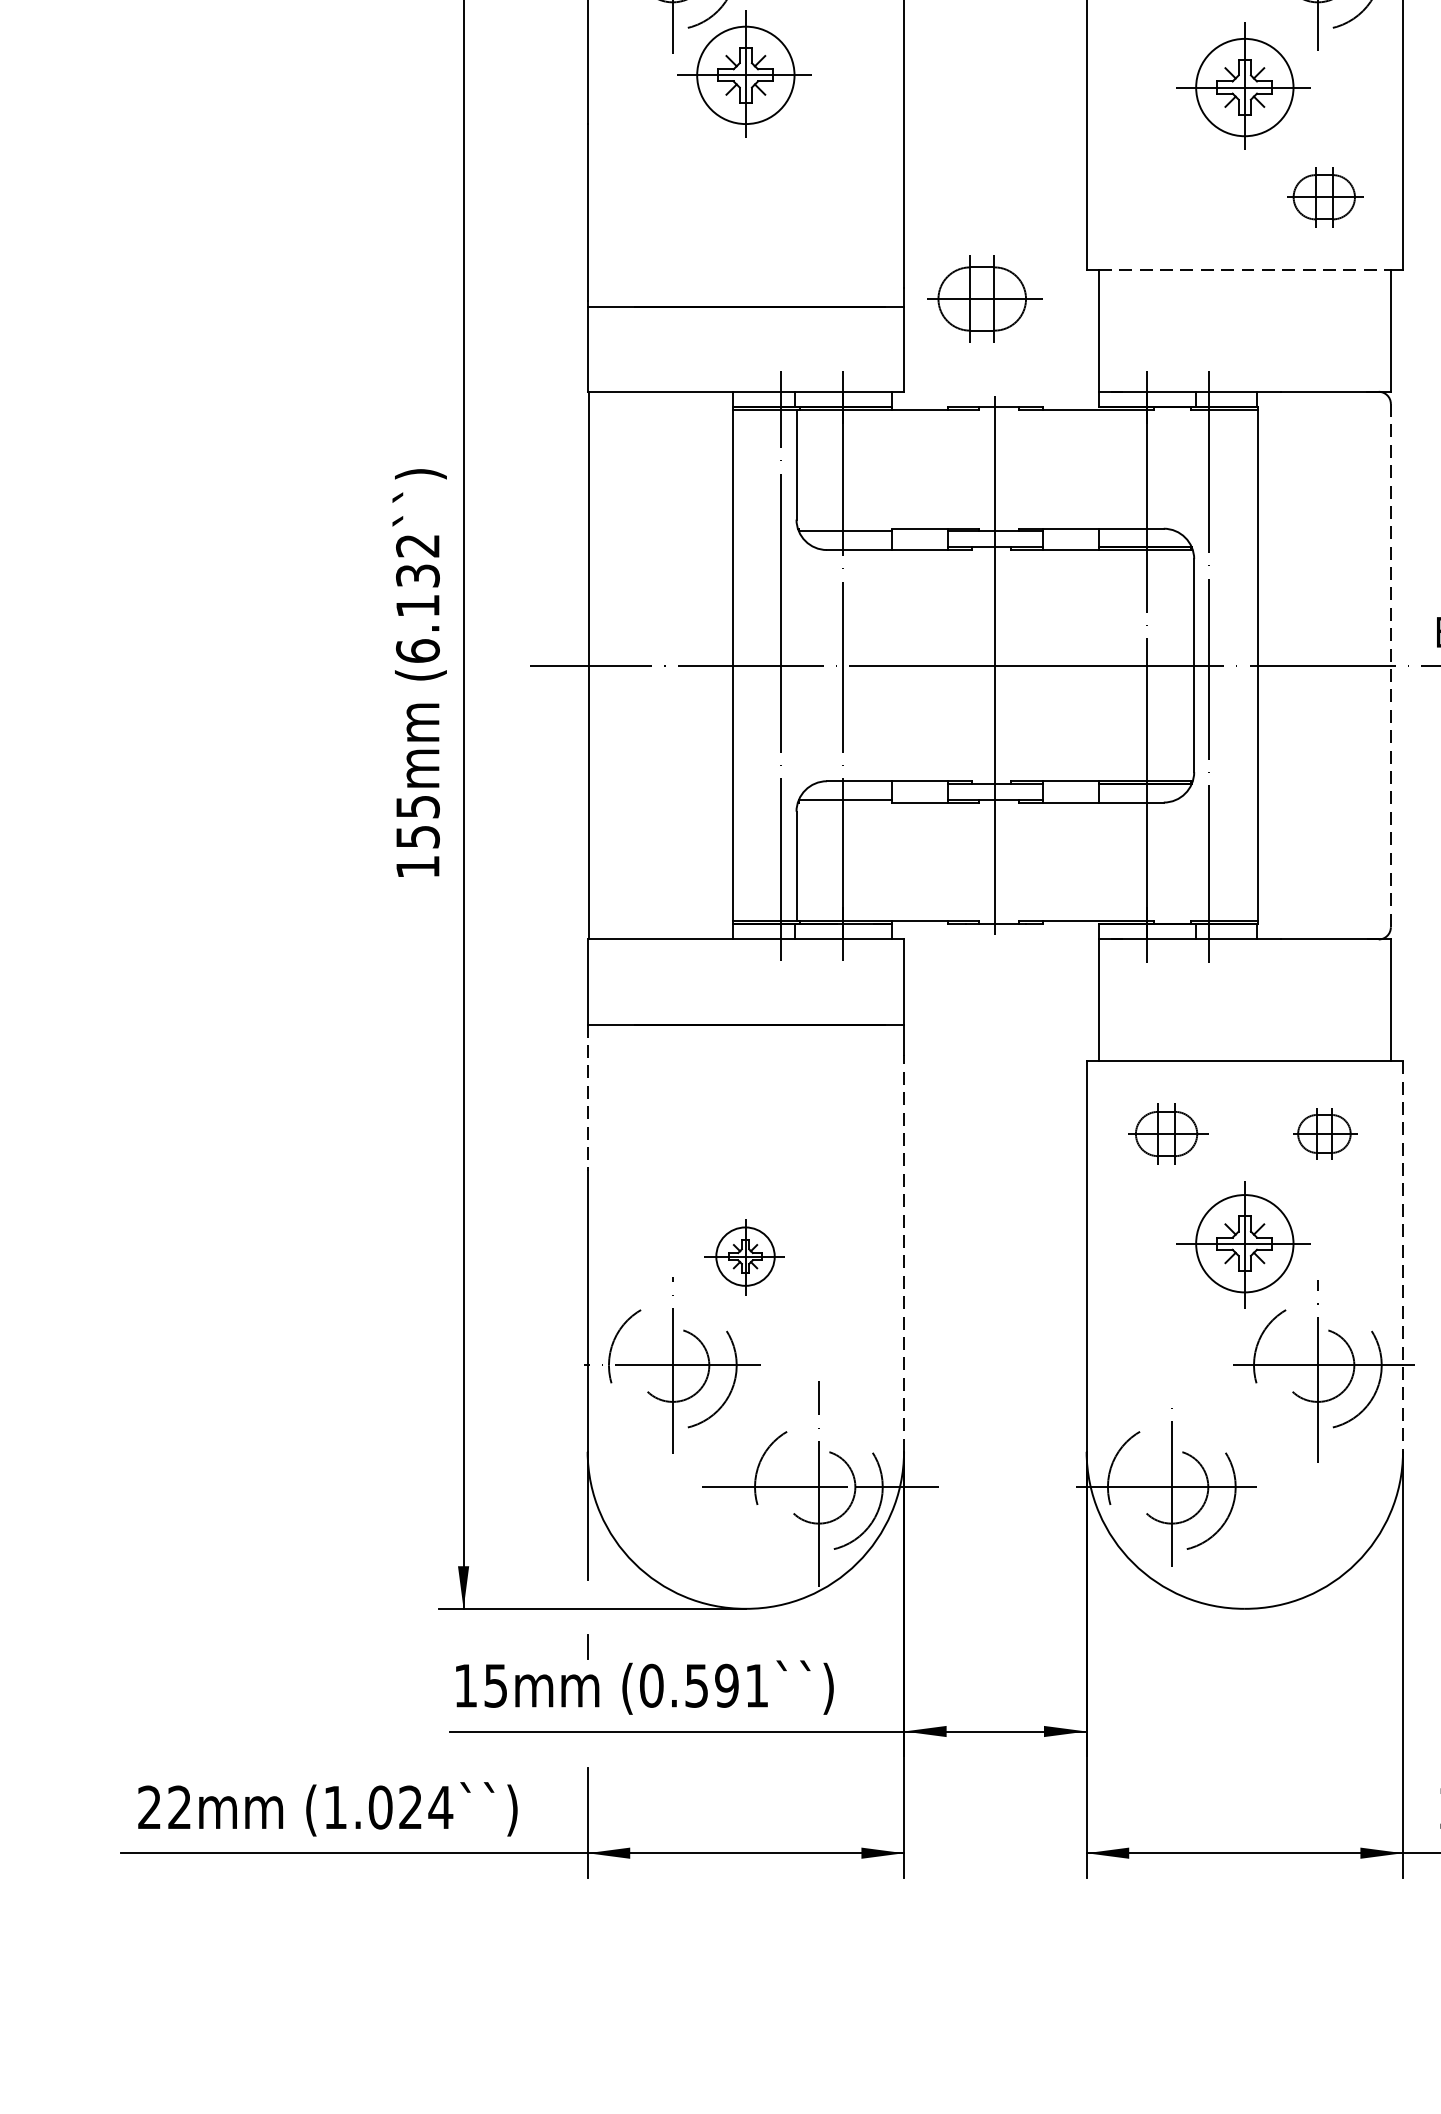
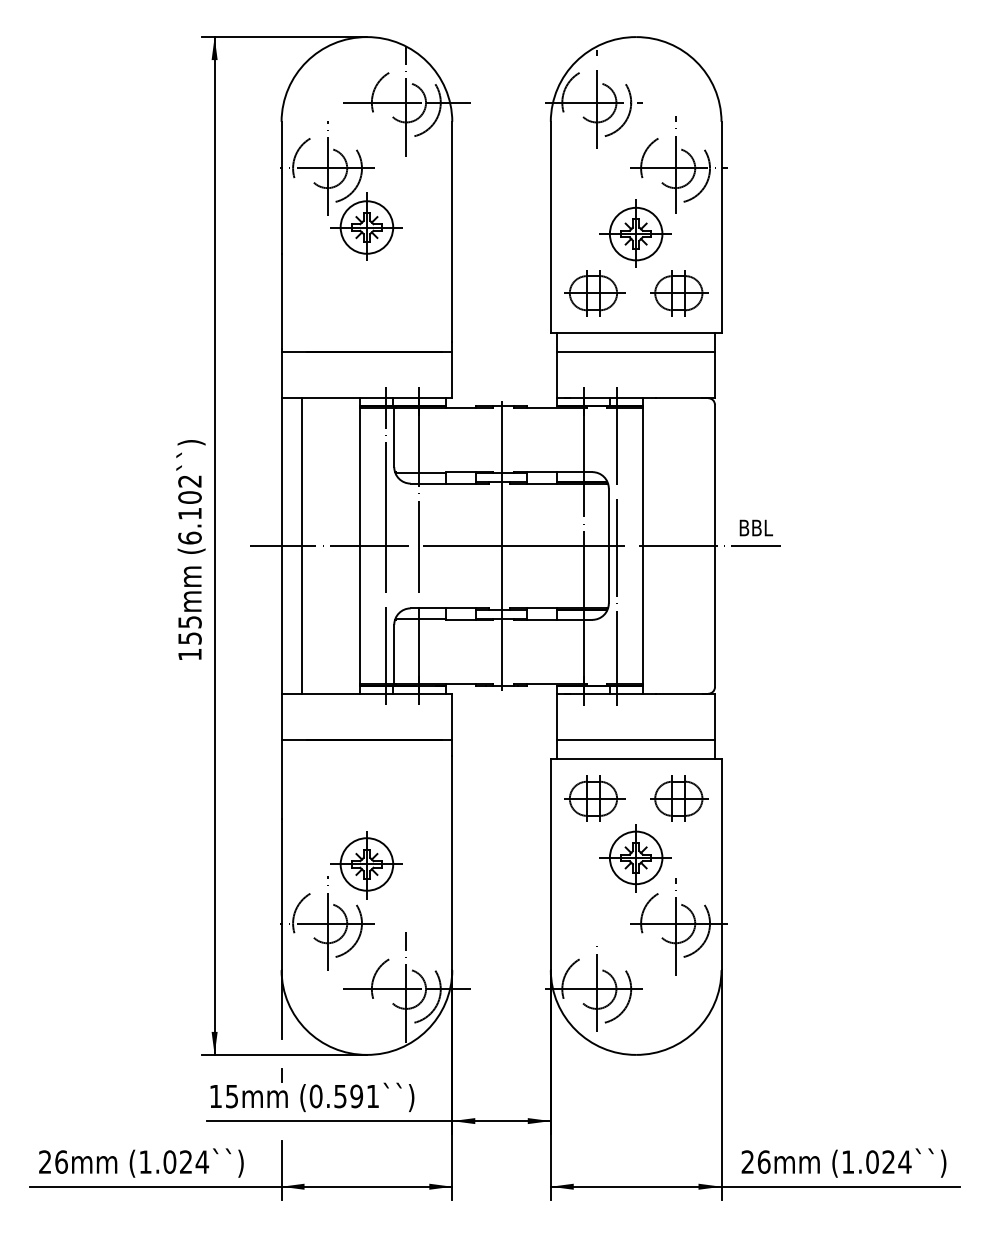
part: (1325, 197) -> (679, 293), size x1.43
line: (1245, 269) -> (636, 332), dashed -> solid
part: (984, 299) -> (594, 293), moved
line: (1243, 307) -> (635, 352), added
text: (416, 575) -> (189, 497), 6.132 -> 6.102
line: (624, 664) -> (301, 545), added
line: (1390, 666) -> (714, 546), dashed -> solid
line: (1243, 1024) -> (635, 739), added
line: (587, 1098) -> (281, 779), dashed -> solid
part: (1167, 1133) -> (594, 798), size x1.43
part: (1325, 1133) -> (679, 798), size x1.67
line: (904, 1252) -> (452, 862), dashed -> solid
part: (745, 1257) -> (366, 865), size x1.67
line: (1402, 1257) -> (721, 865), dashed -> solid
text: (179, 1806) -> (61, 1161), 22mm -> 26mm

